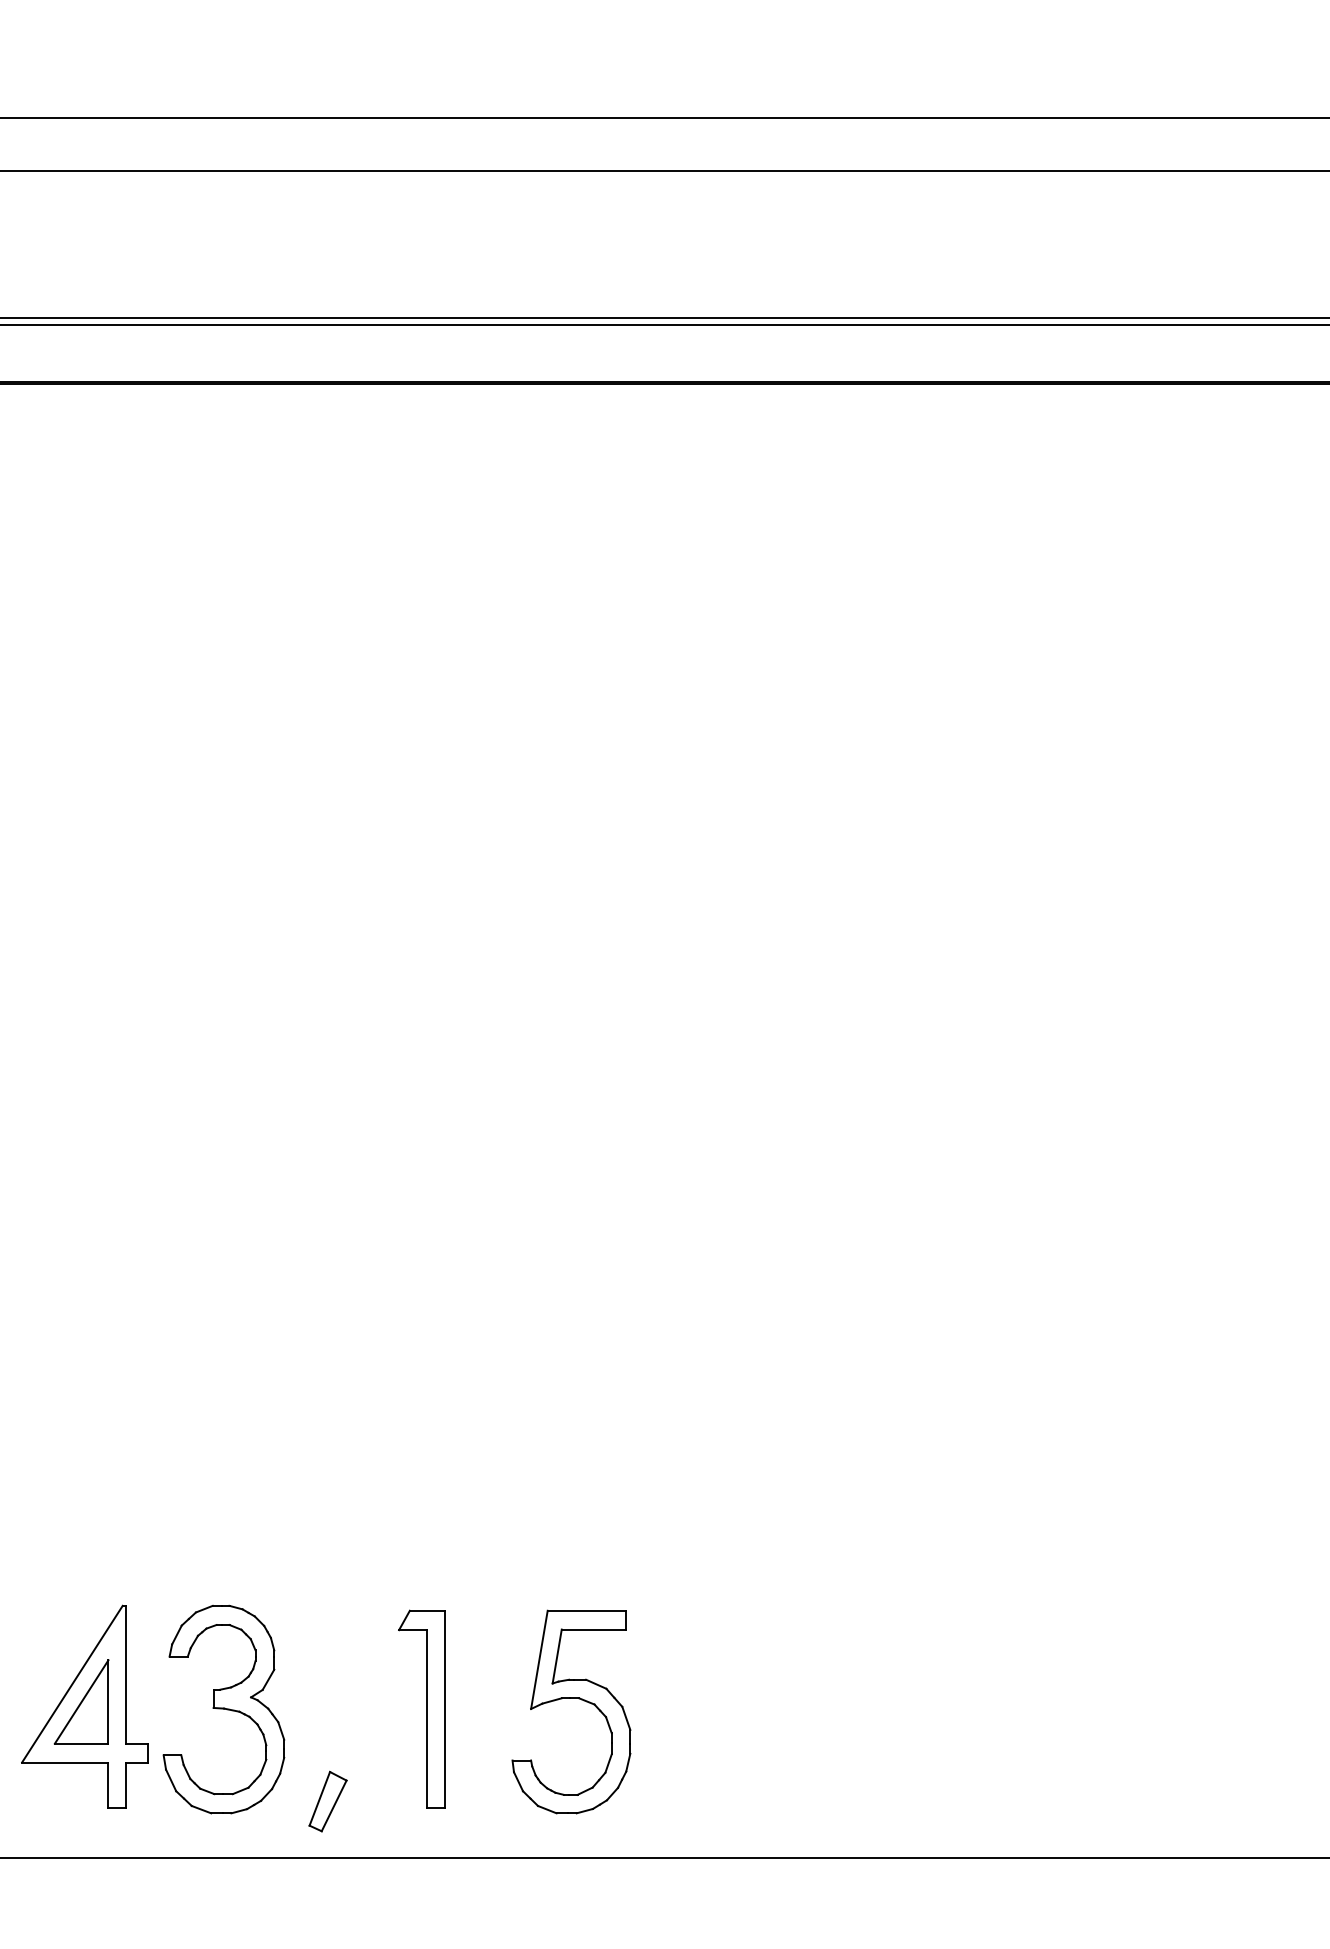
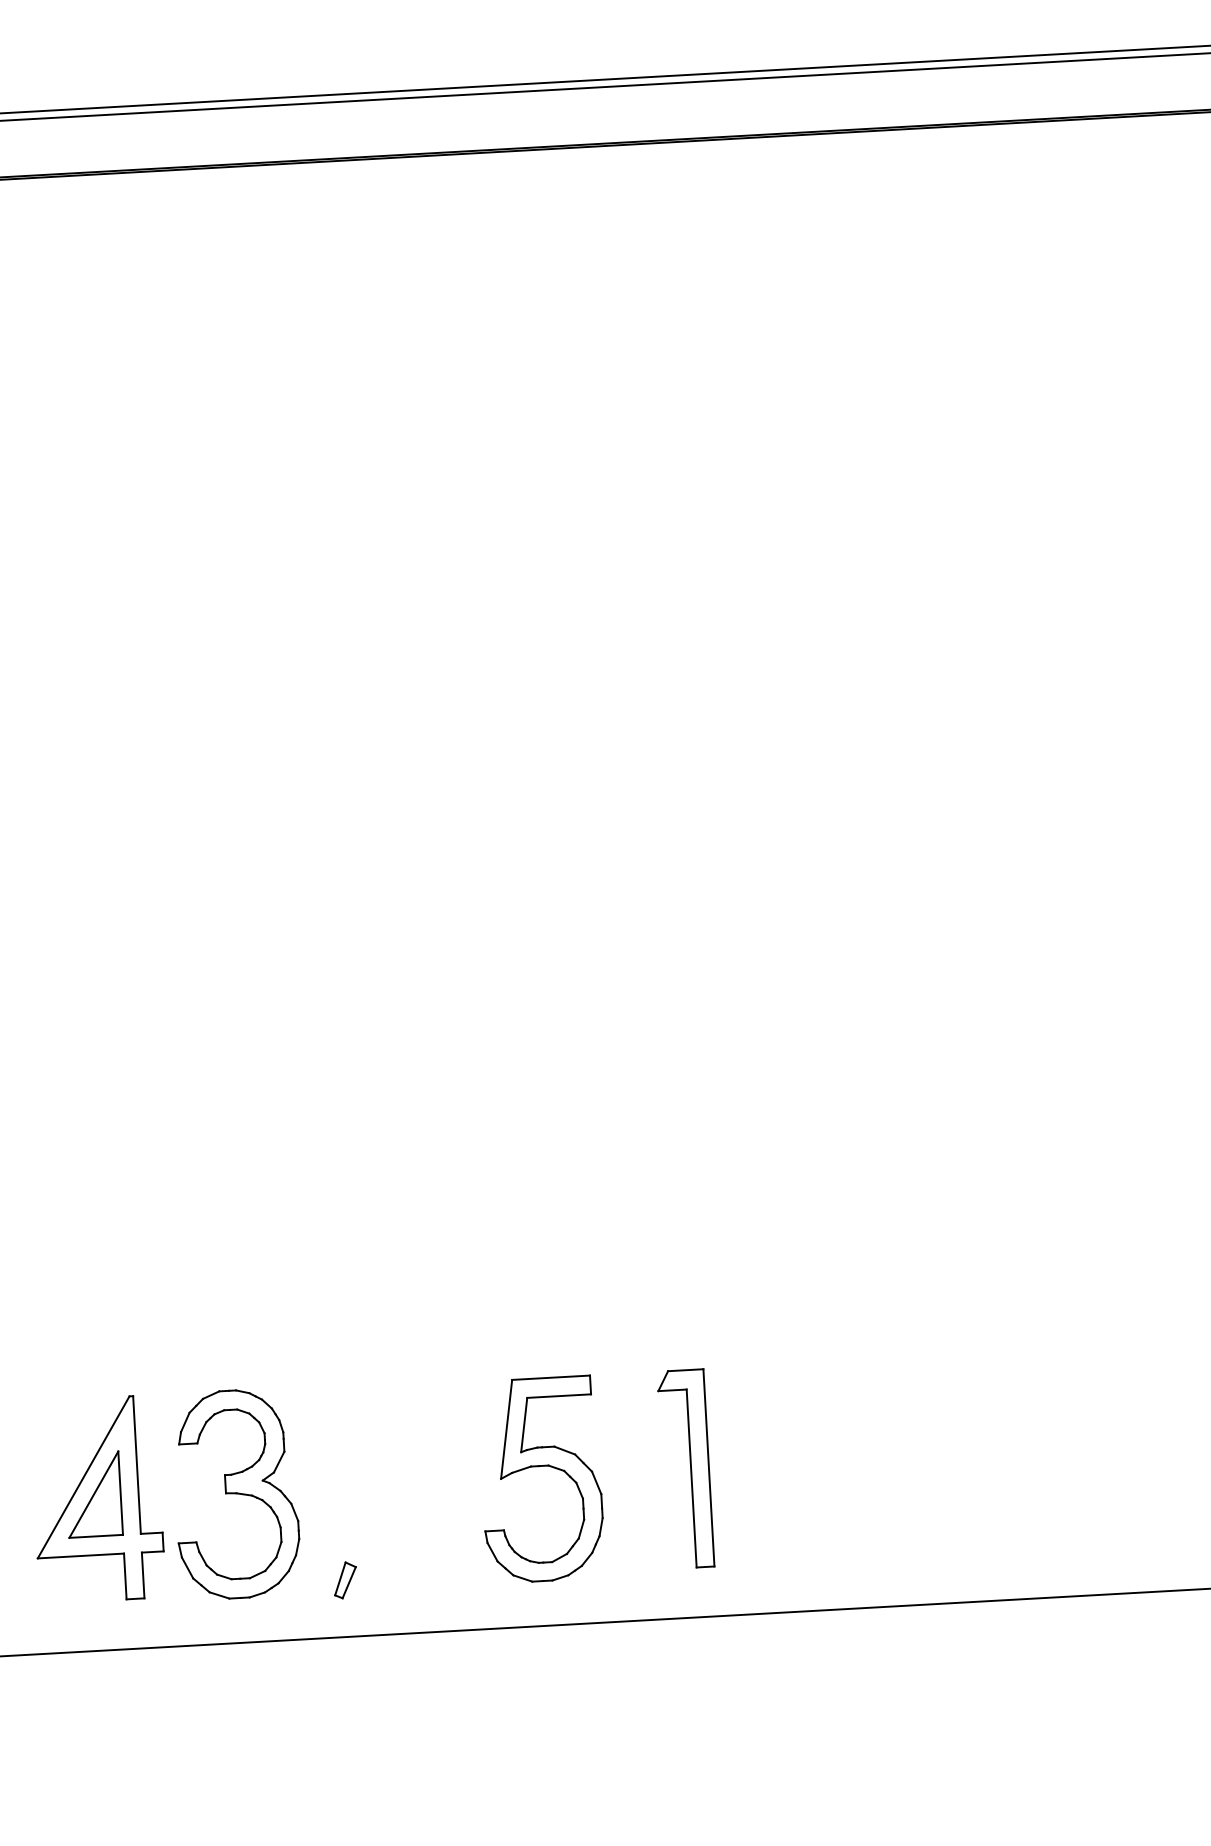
part: (571, 1698) -> (540, 1466), moved
part: (421, 1708) -> (685, 1468), moved
part: (327, 1801) -> (344, 1580), size x0.6

